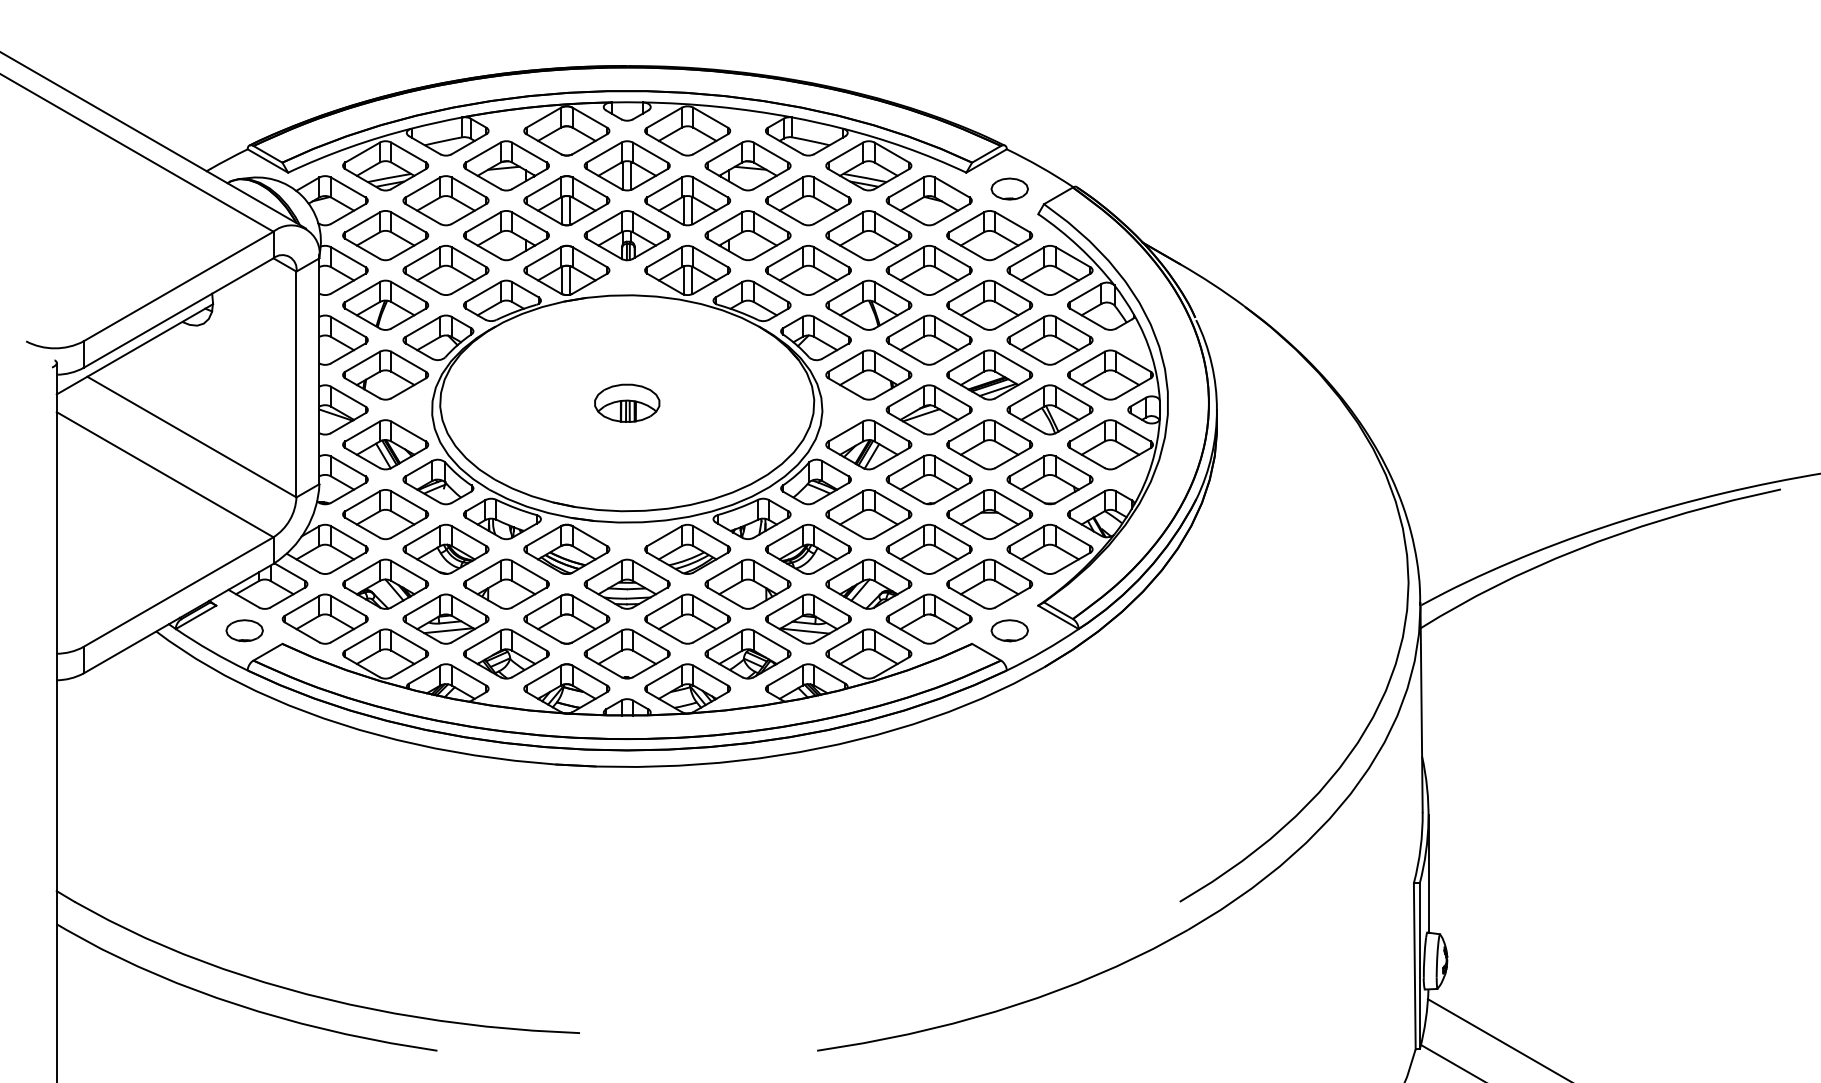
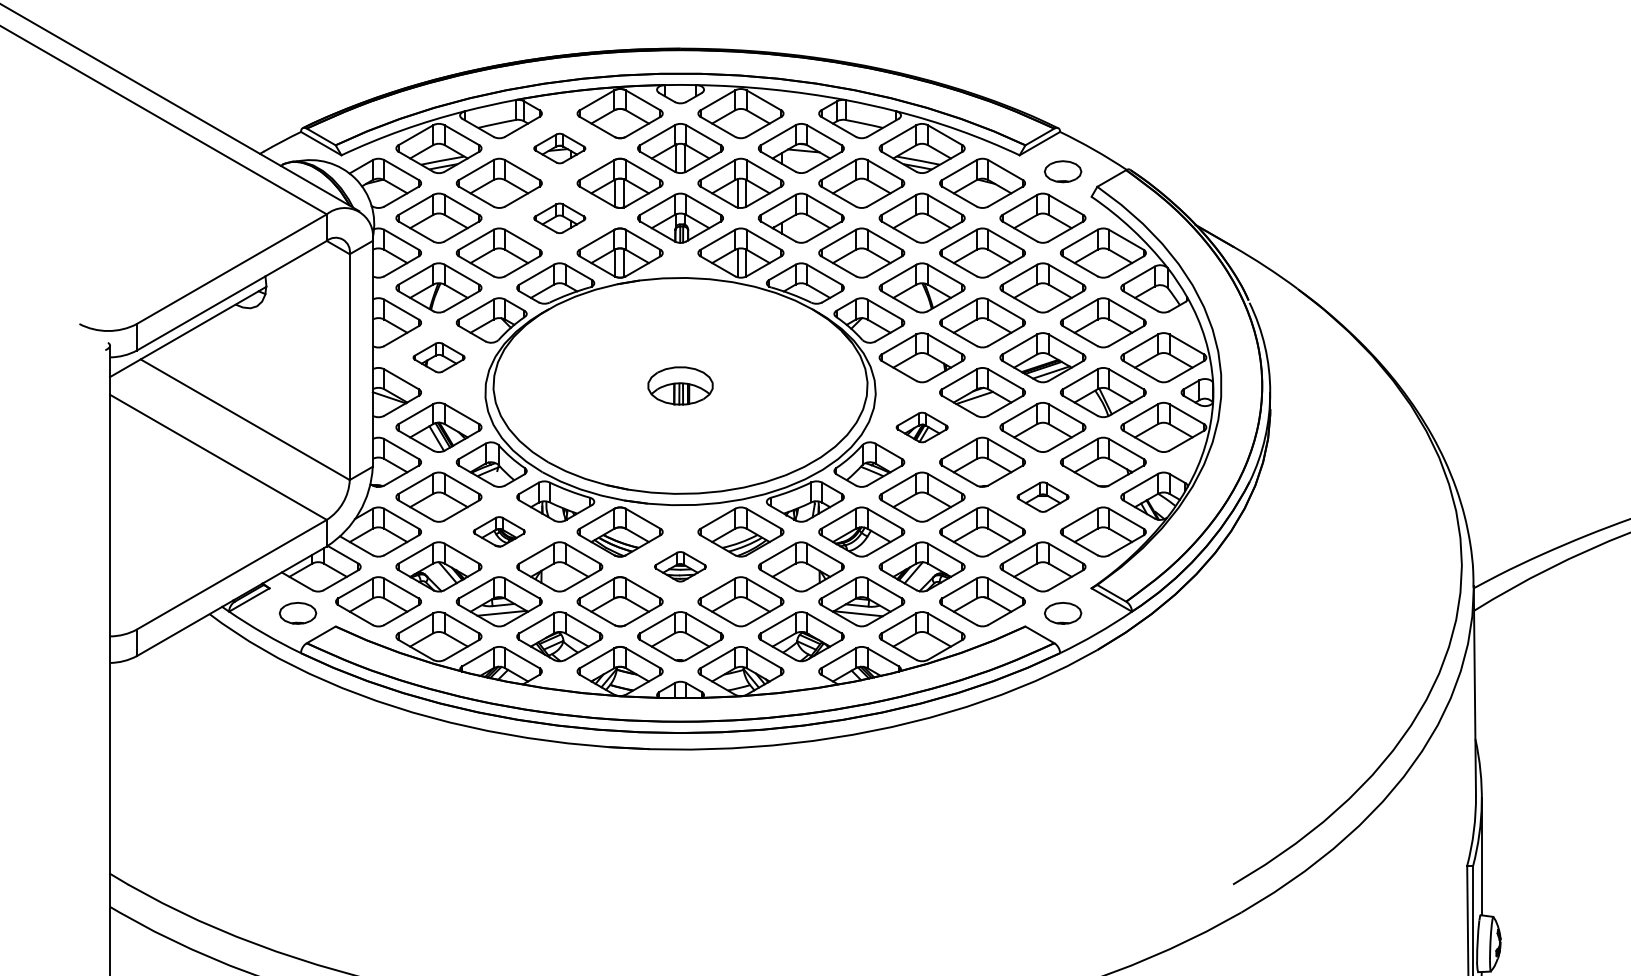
part: (506, 165) -> (559, 148), size x0.6
part: (506, 235) -> (559, 218), size x0.6
part: (385, 374) -> (438, 357), size x0.6
part: (868, 444) -> (921, 427), size x0.6
part: (989, 514) -> (1042, 497), size x0.6
part: (445, 548) -> (498, 531), size x0.6
part: (626, 583) -> (679, 566), size x0.6

